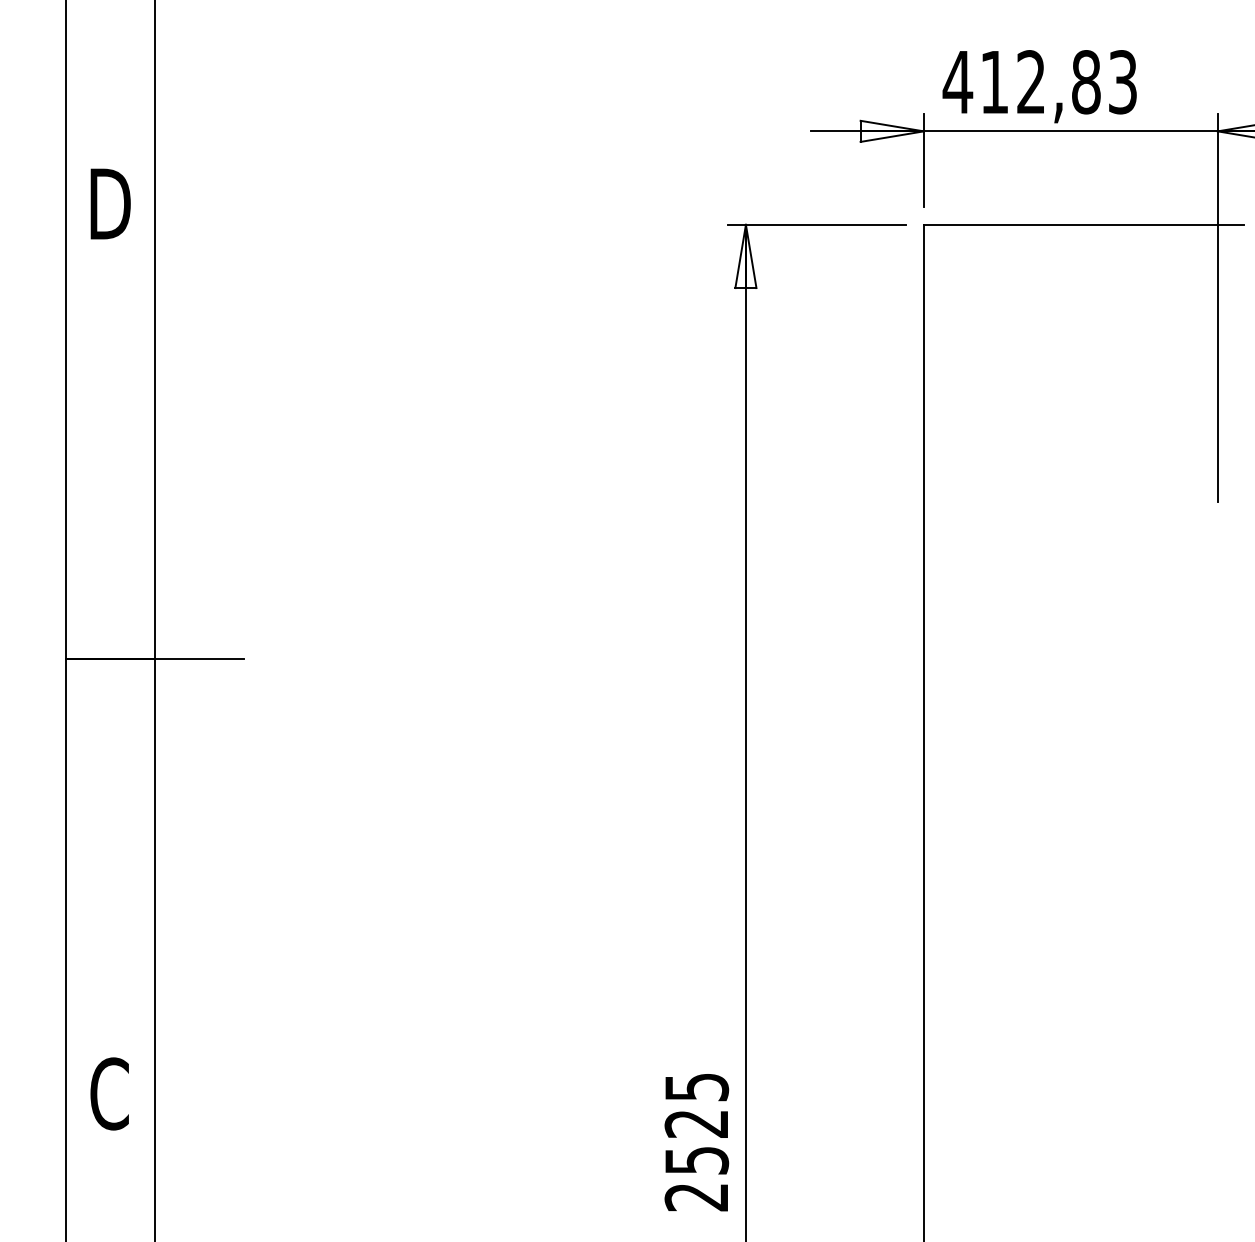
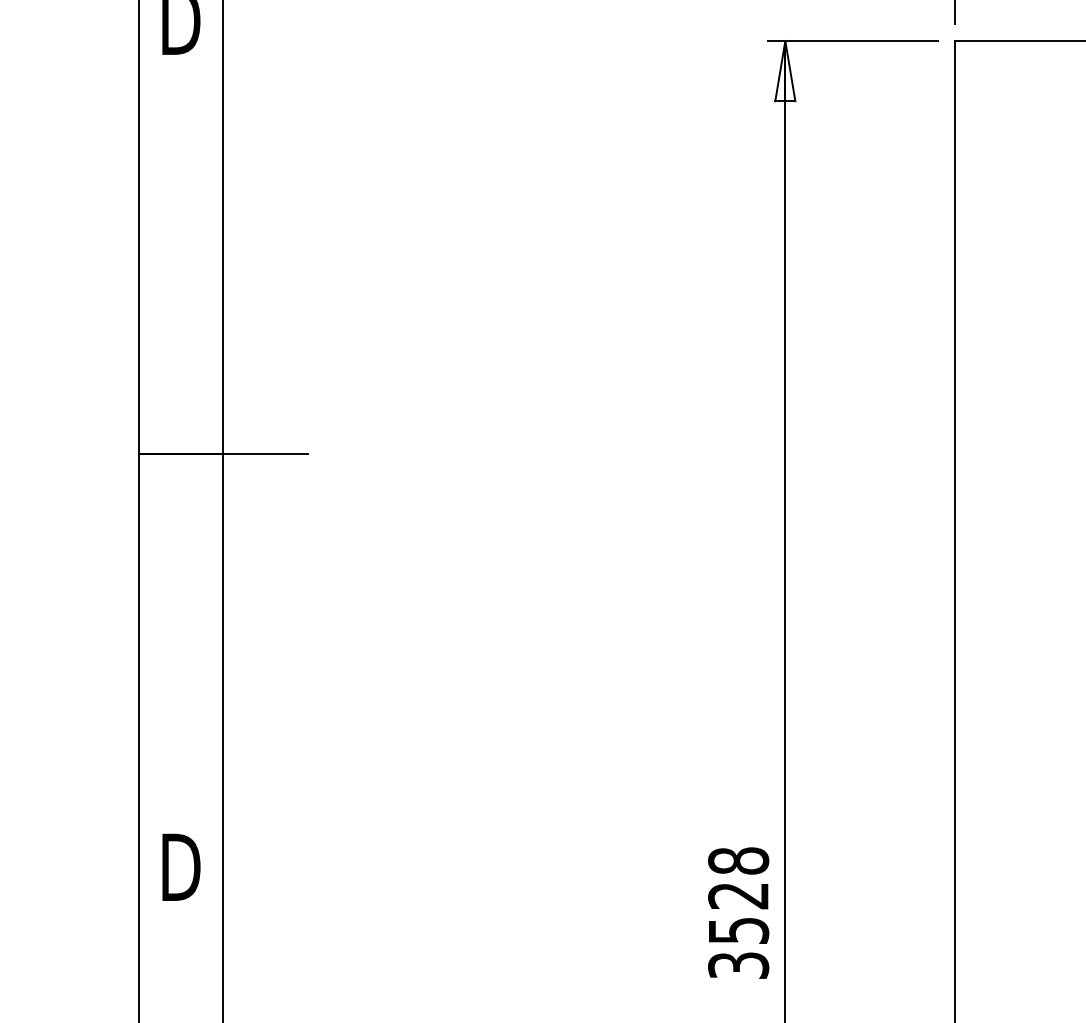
text: (110, 1093) -> (181, 866), C -> D
text: (696, 1141) -> (738, 912), 2525 -> 3528

